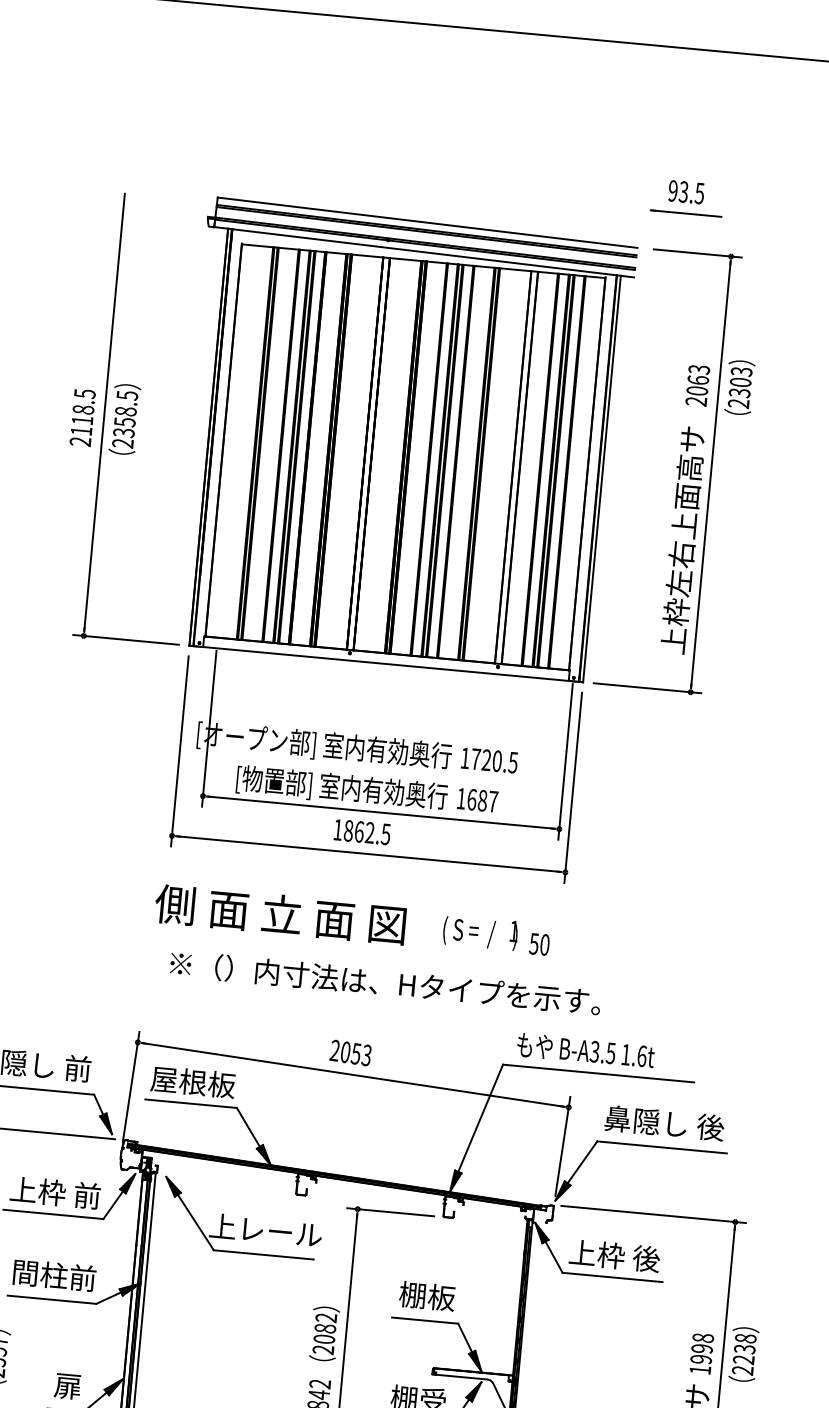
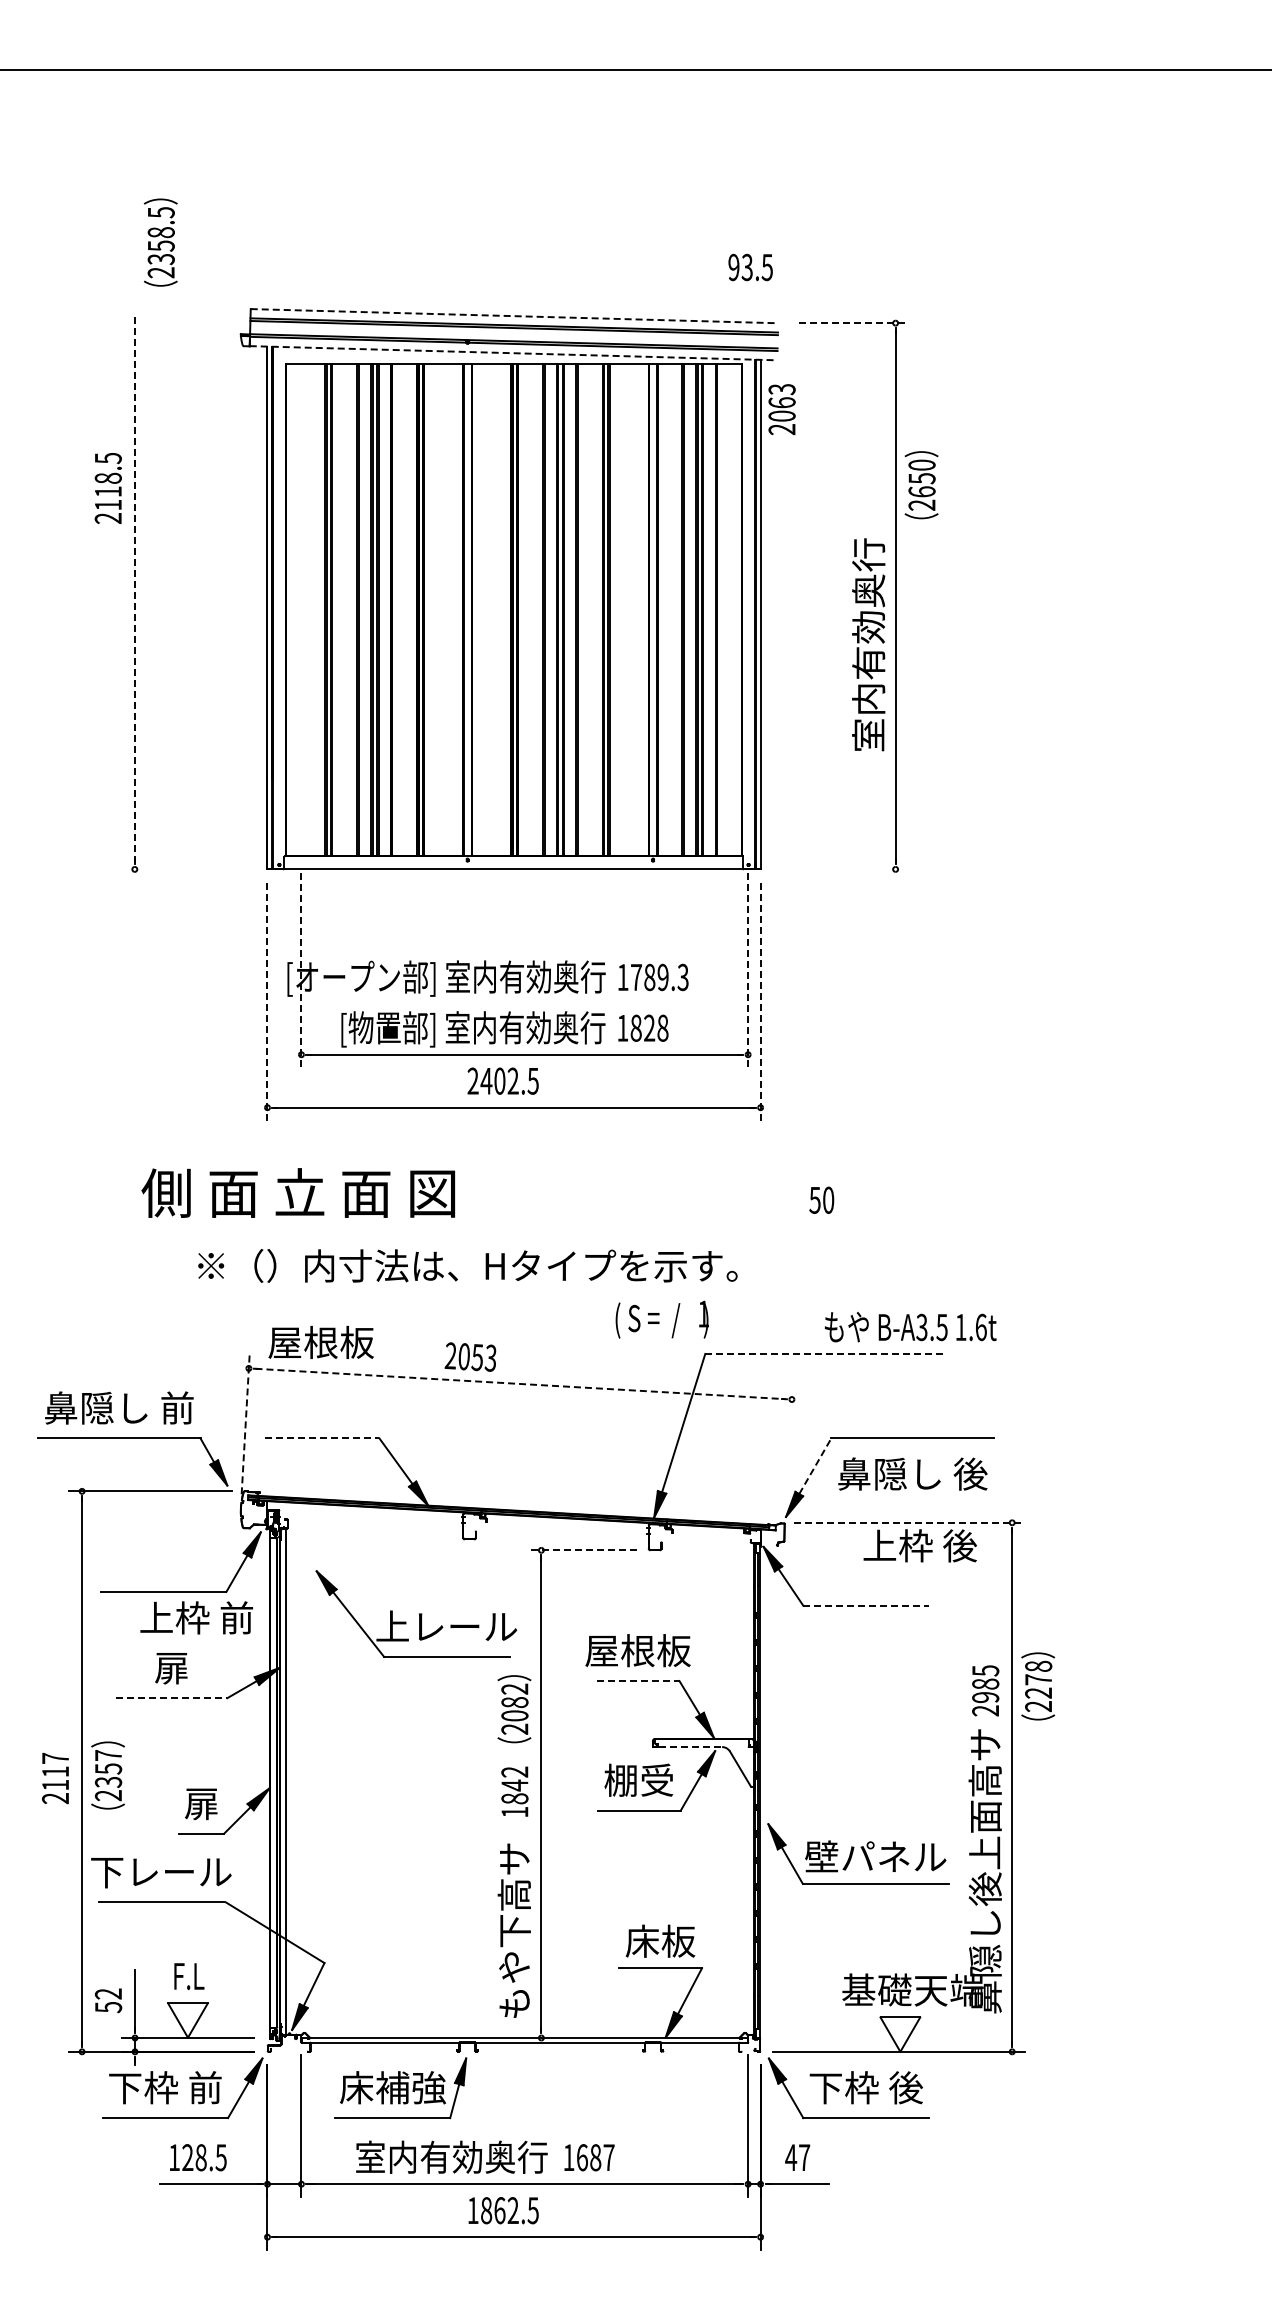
text: (686, 192) -> (750, 267), moved
line: (685, 213) -> (834, 274), removed
line: (427, 223) -> (514, 316), solid -> dashed
line: (424, 252) -> (513, 353), solid -> dashed
line: (698, 253) -> (854, 323), solid -> dashed
text: (740, 382) -> (921, 478), 2303 -> 2650
text: (697, 385) -> (781, 409), moved
line: (104, 411) -> (134, 588), solid -> dashed
text: (82, 417) -> (107, 488), moved
text: (124, 419) -> (160, 242), moved
text: (683, 539) -> (868, 680), 上枠左右上面高サ -> 室内有効奥行
line: (125, 639) -> (187, 869), removed
line: (647, 688) -> (841, 869), removed
line: (209, 728) -> (301, 970), solid -> dashed
line: (179, 751) -> (267, 1002), solid -> dashed
text: (499, 761) -> (666, 977), 1720.5 -> 1789.3
line: (565, 762) -> (748, 970), solid -> dashed
line: (573, 788) -> (760, 1002), solid -> dashed
text: (482, 800) -> (649, 1027), 1687 -> 1828
text: (348, 830) -> (486, 1080), 1862.5 -> 2402.5
text: (280, 914) -> (298, 1192), moved
text: (480, 932) -> (661, 1319), moved
text: (539, 943) -> (821, 1199), moved
text: (385, 982) -> (467, 1265), moved
text: (585, 1051) -> (910, 1327), moved
text: (350, 1052) -> (470, 1356), moved
line: (598, 1073) -> (825, 1353), solid -> dashed
line: (353, 1075) -> (520, 1384), solid -> dashed
text: (192, 1081) -> (320, 1341), moved
line: (131, 1086) -> (245, 1424), solid -> dashed
line: (191, 1103) -> (322, 1438), solid -> dashed
text: (664, 1122) -> (912, 1473), moved
line: (562, 1146) -> (788, 1448), removed
line: (582, 1161) -> (815, 1465), solid -> dashed
text: (55, 1192) -> (196, 1617), moved
line: (390, 1212) -> (582, 1550), solid -> dashed
line: (653, 1214) -> (909, 1522), solid -> dashed
part: (242, 1217) -> (416, 1613), moved
text: (614, 1255) -> (919, 1545), moved
text: (54, 1275) -> (171, 1667), 間柱前 -> 扉
line: (613, 1277) -> (866, 1605), solid -> dashed
text: (427, 1296) -> (637, 1650), 棚板 -> 屋根板
line: (51, 1300) -> (171, 1698), solid -> dashed
line: (425, 1321) -> (638, 1681), solid -> dashed
text: (744, 1349) -> (1038, 1679), 2238 -> 2278
text: (701, 1353) -> (985, 1690), 1998 -> 2985
line: (462, 1377) -> (690, 1747), solid -> dashed

